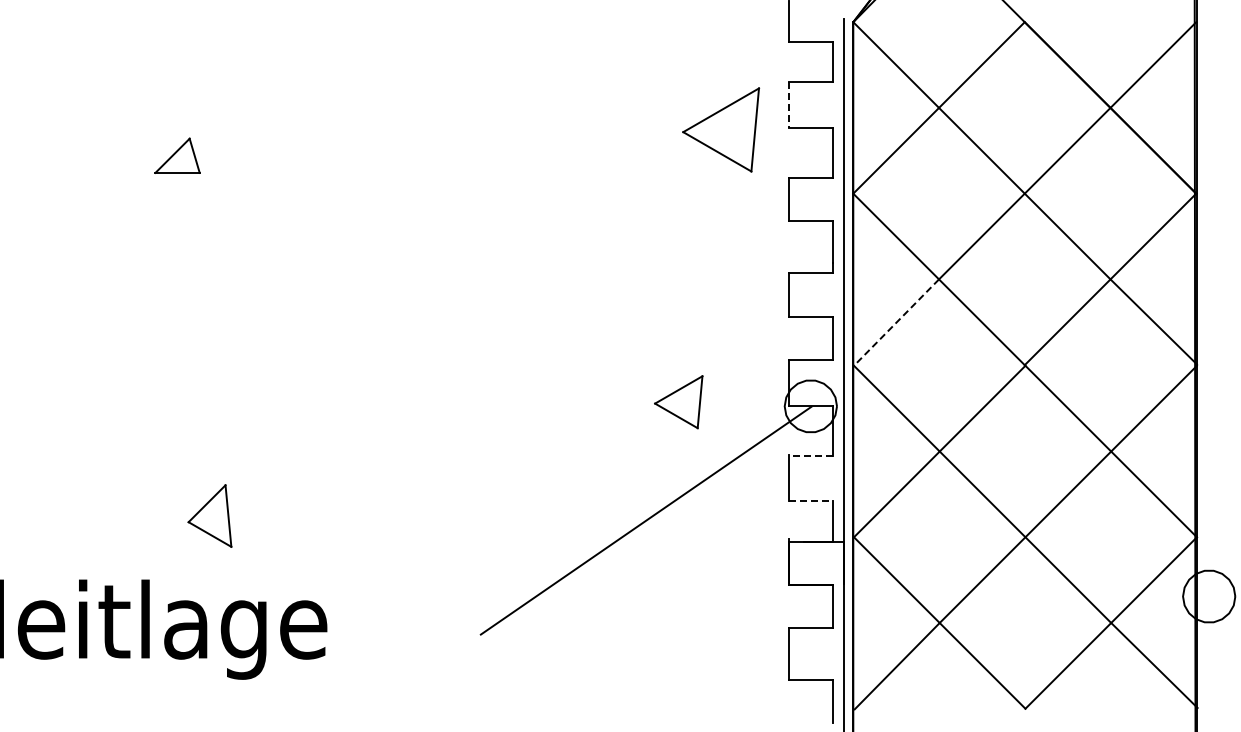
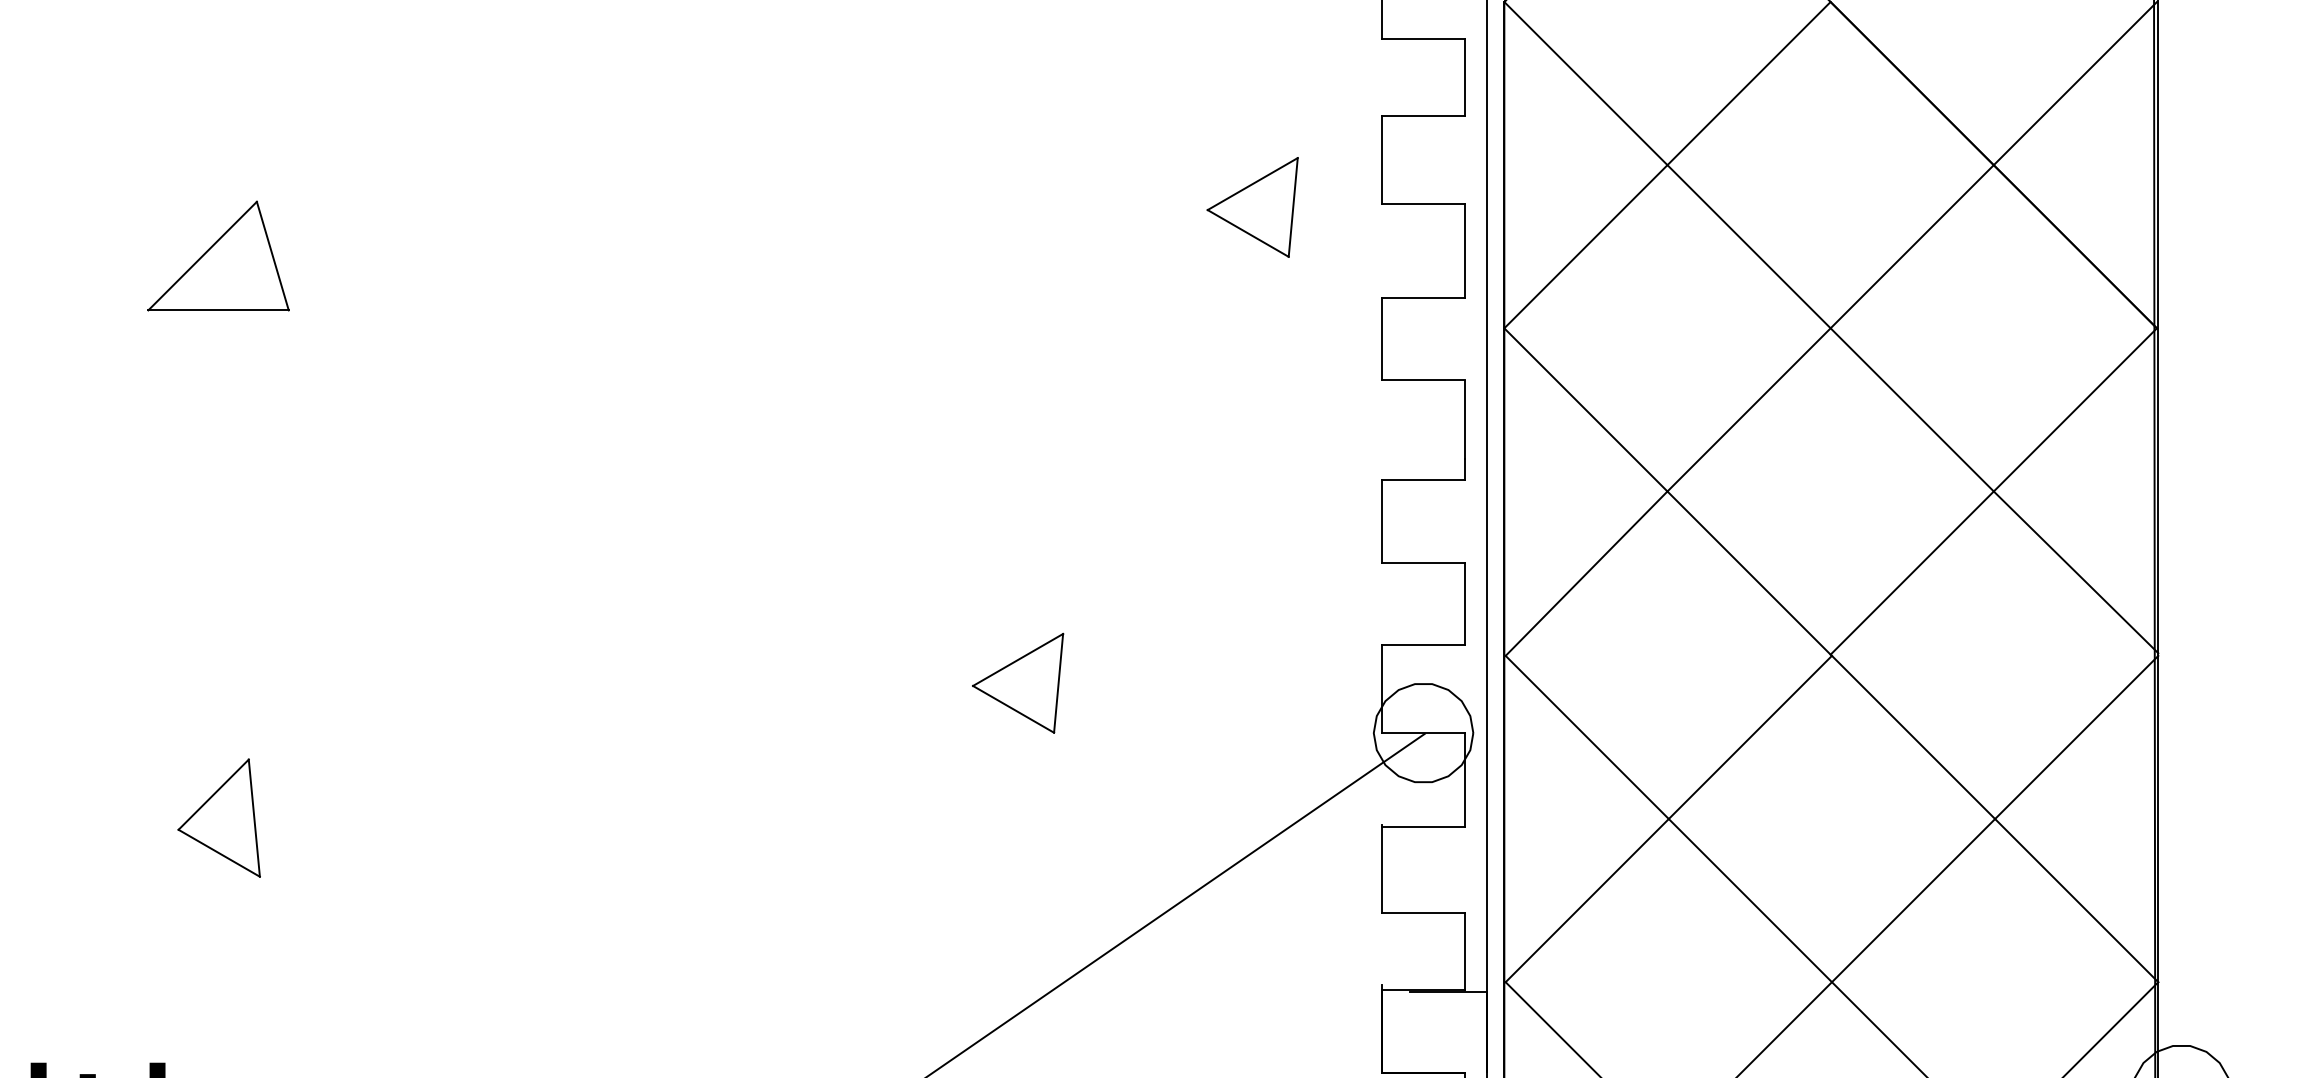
line: (789, 105) -> (1382, 160), dashed -> solid
part: (720, 130) -> (1251, 208), size x0.62
part: (177, 155) -> (218, 255), size x1.67
line: (896, 322) -> (1586, 573), dashed -> solid
part: (678, 402) -> (1017, 683), moved
line: (810, 455) -> (1422, 826), dashed -> solid
line: (810, 501) -> (1422, 914), dashed -> solid
part: (209, 515) -> (218, 817), moved

